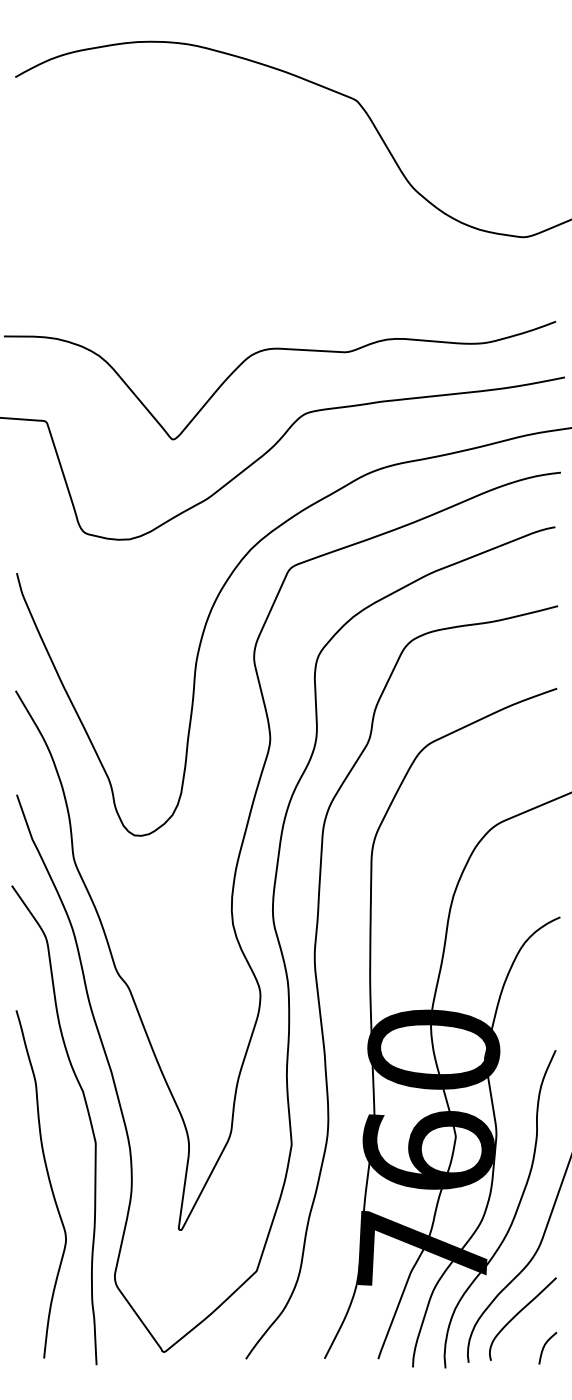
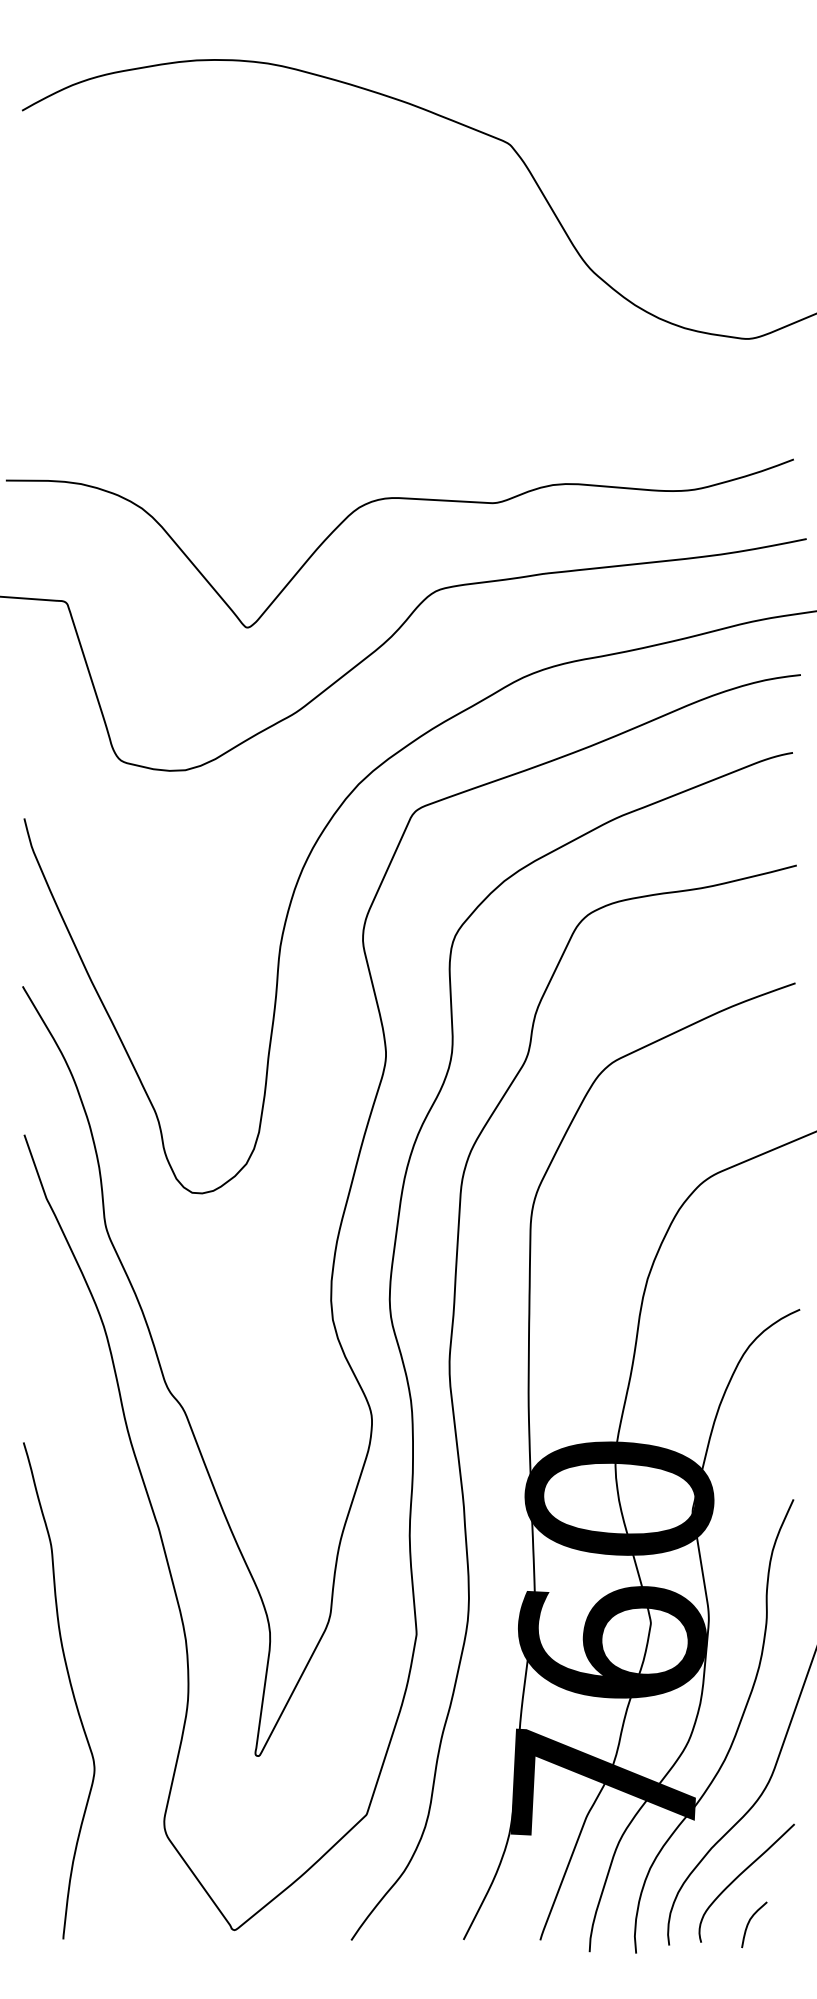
curve: (88, 1115) -> (126, 1592), removed
curve: (545, 1345) -> (750, 1921), moved

